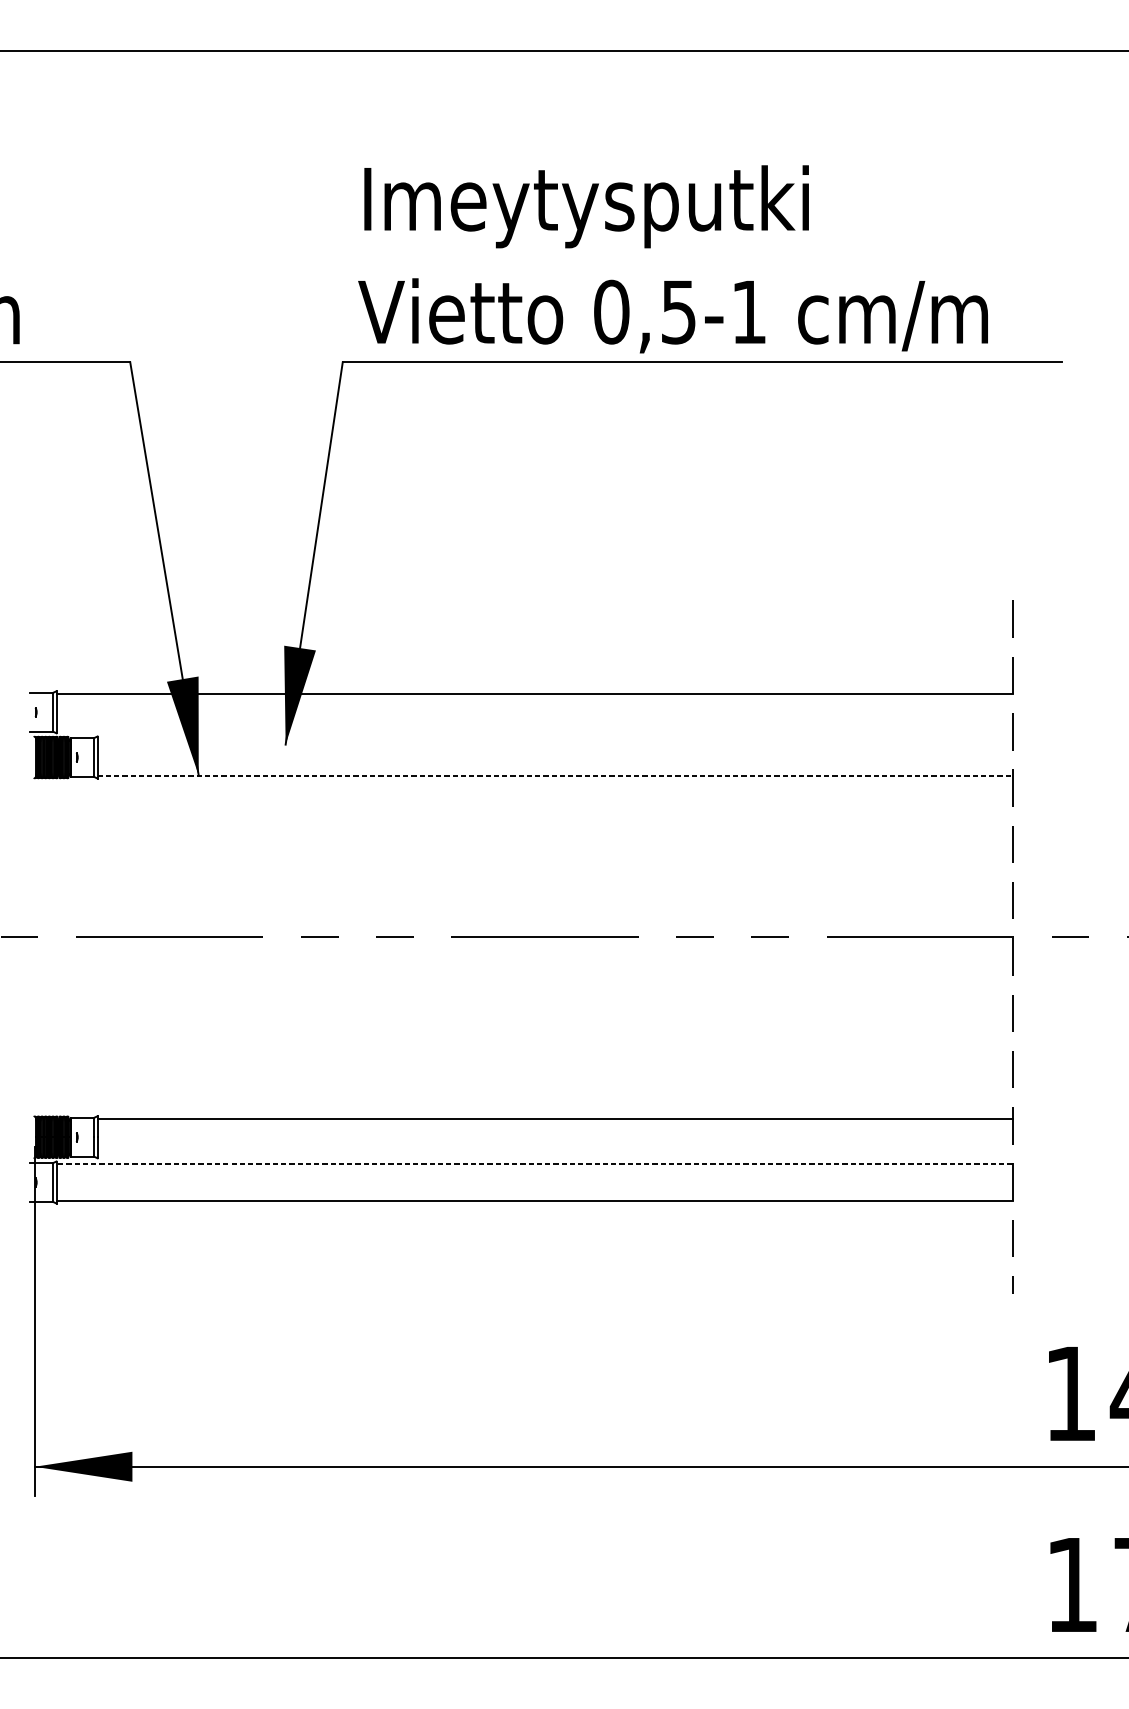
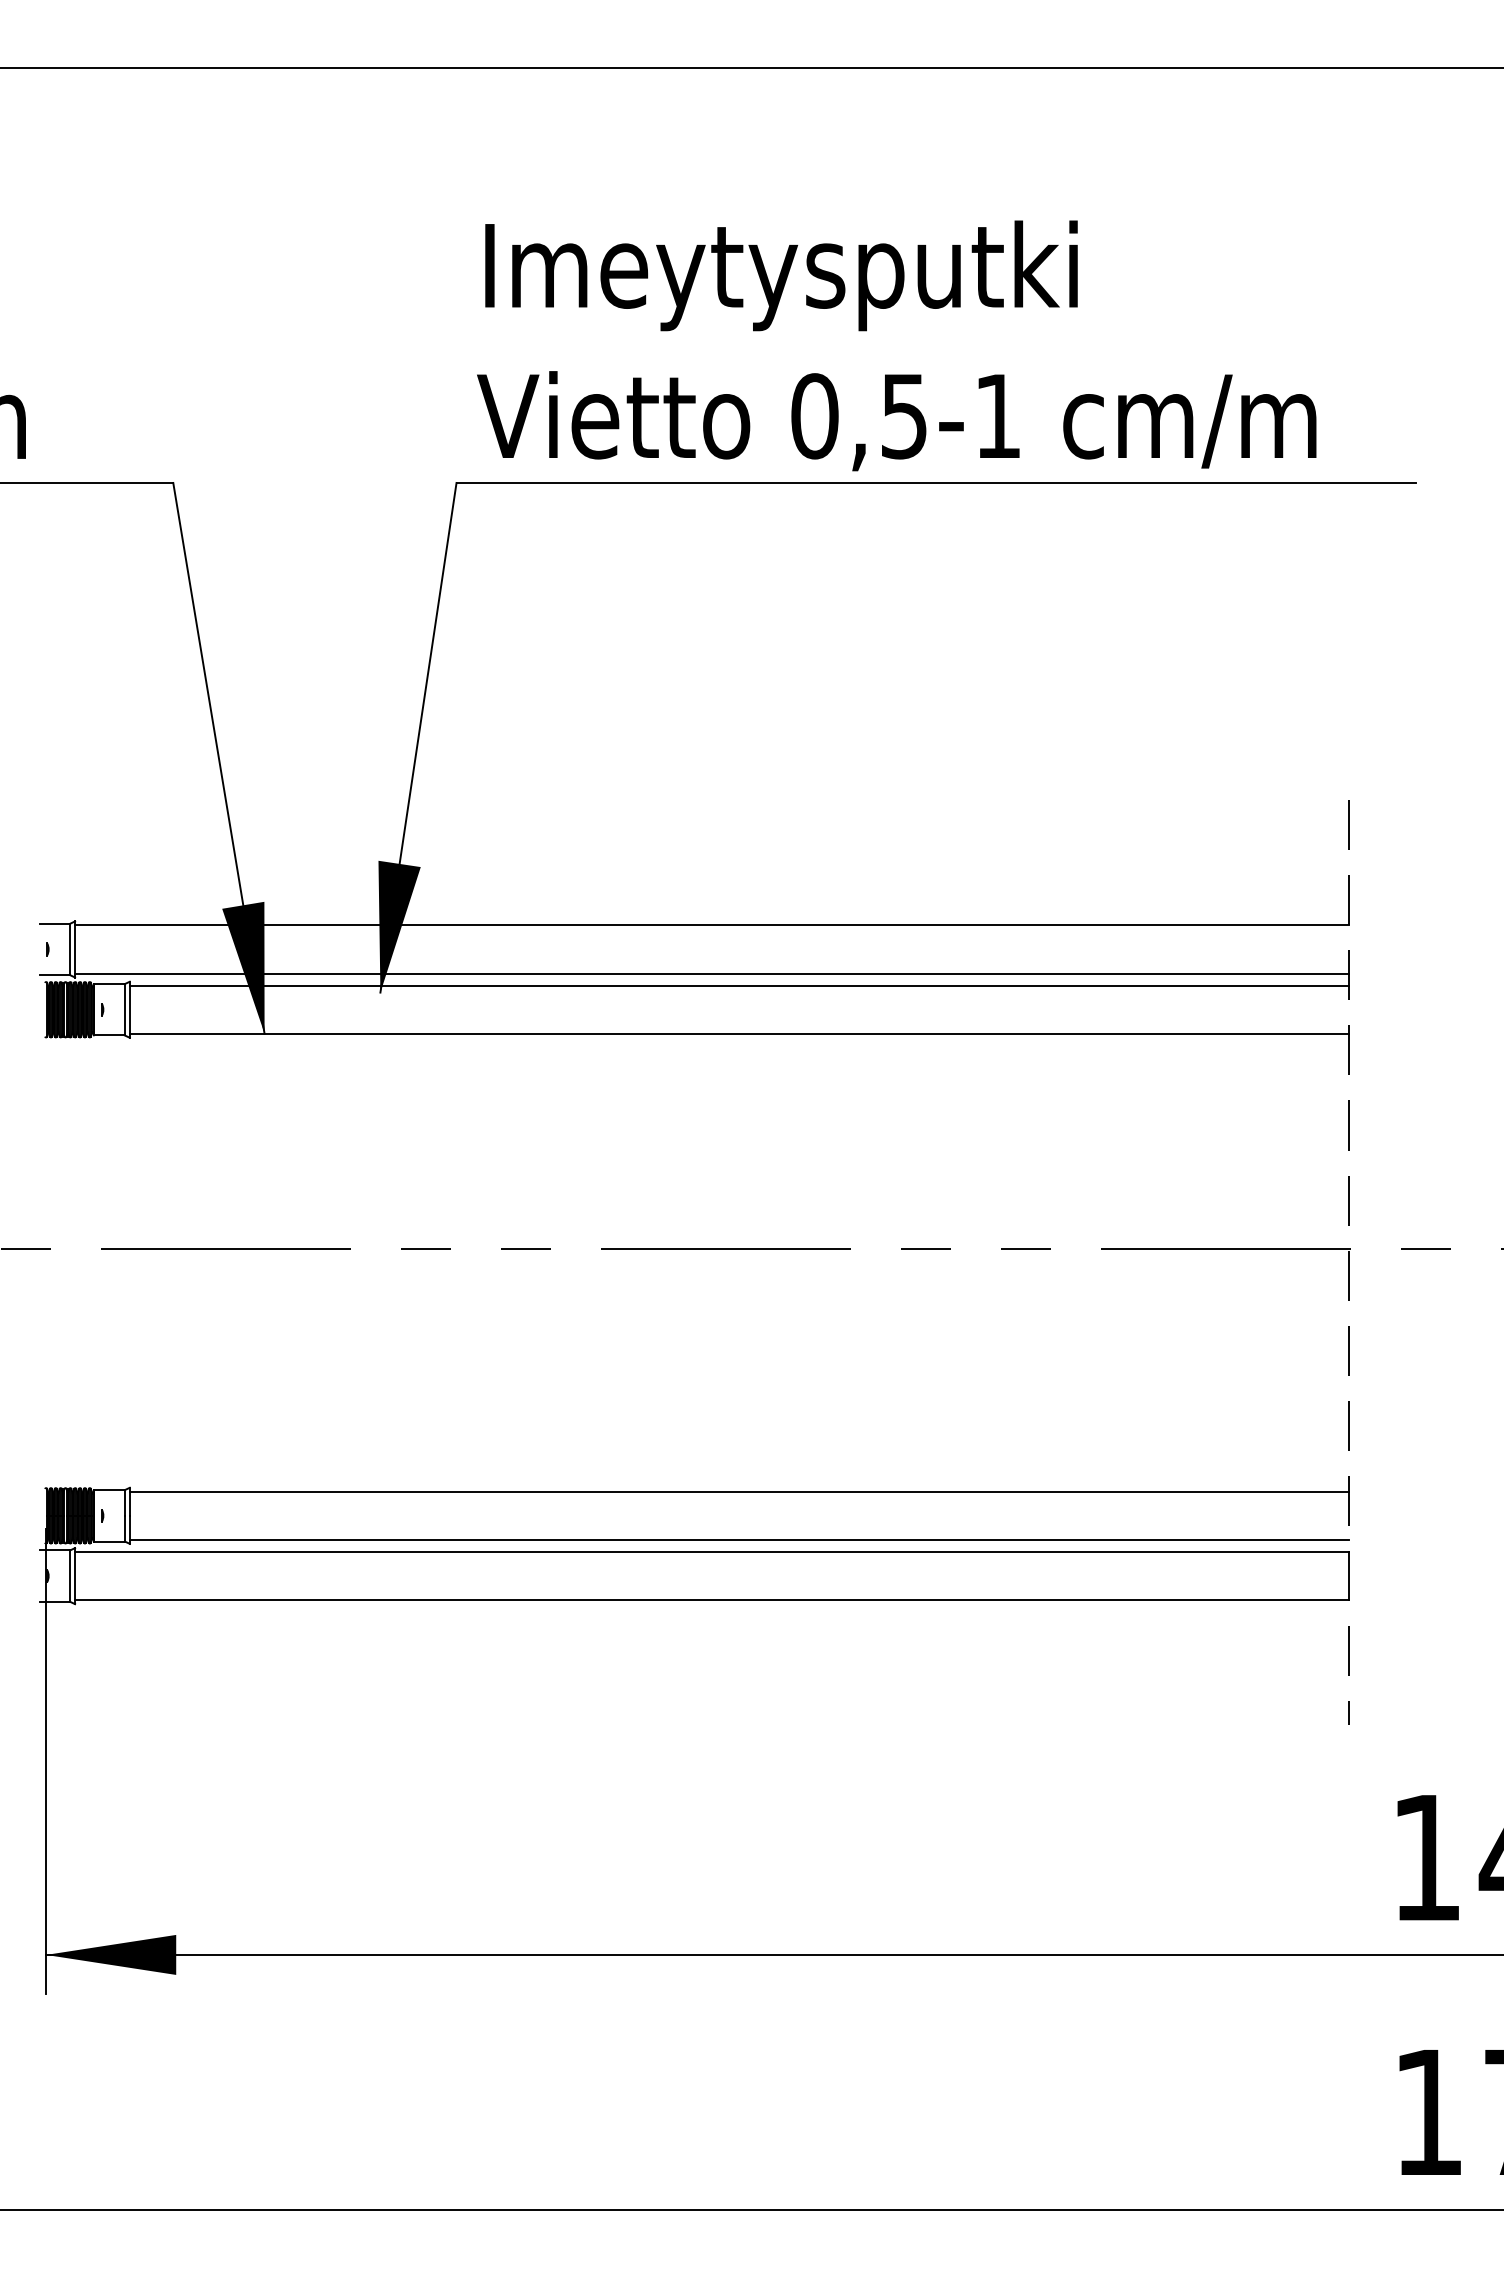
line: (534, 730) -> (712, 973), added
line: (555, 739) -> (739, 985), added
line: (555, 775) -> (739, 1033), dashed -> solid
line: (555, 1155) -> (739, 1539), added
line: (534, 1164) -> (711, 1552), dashed -> solid

